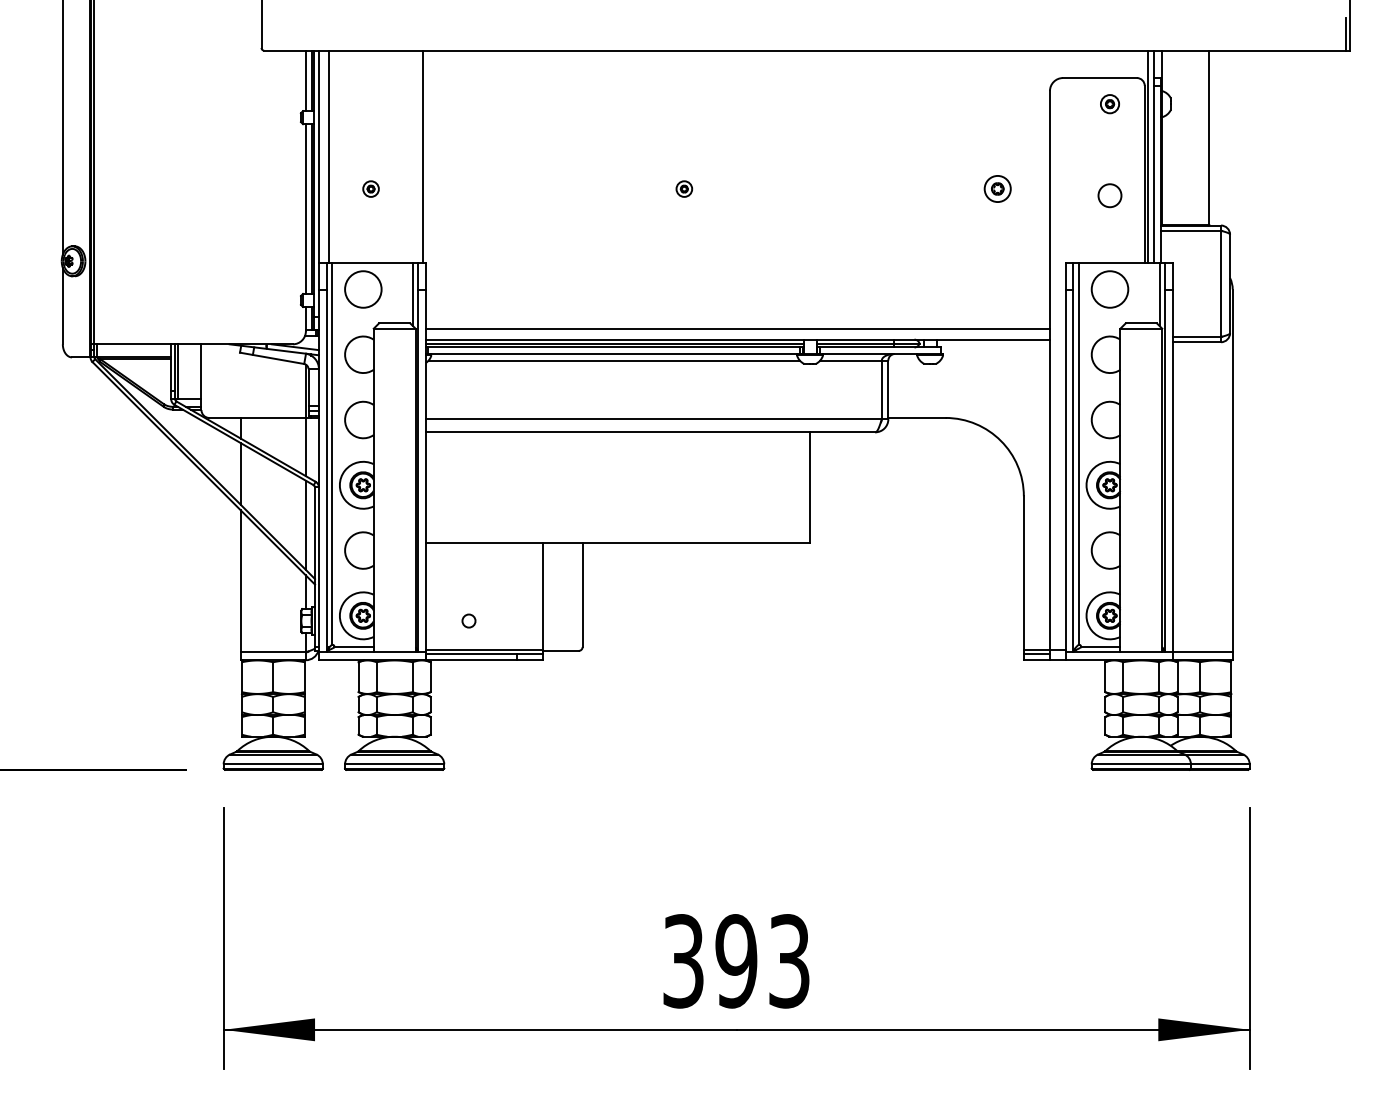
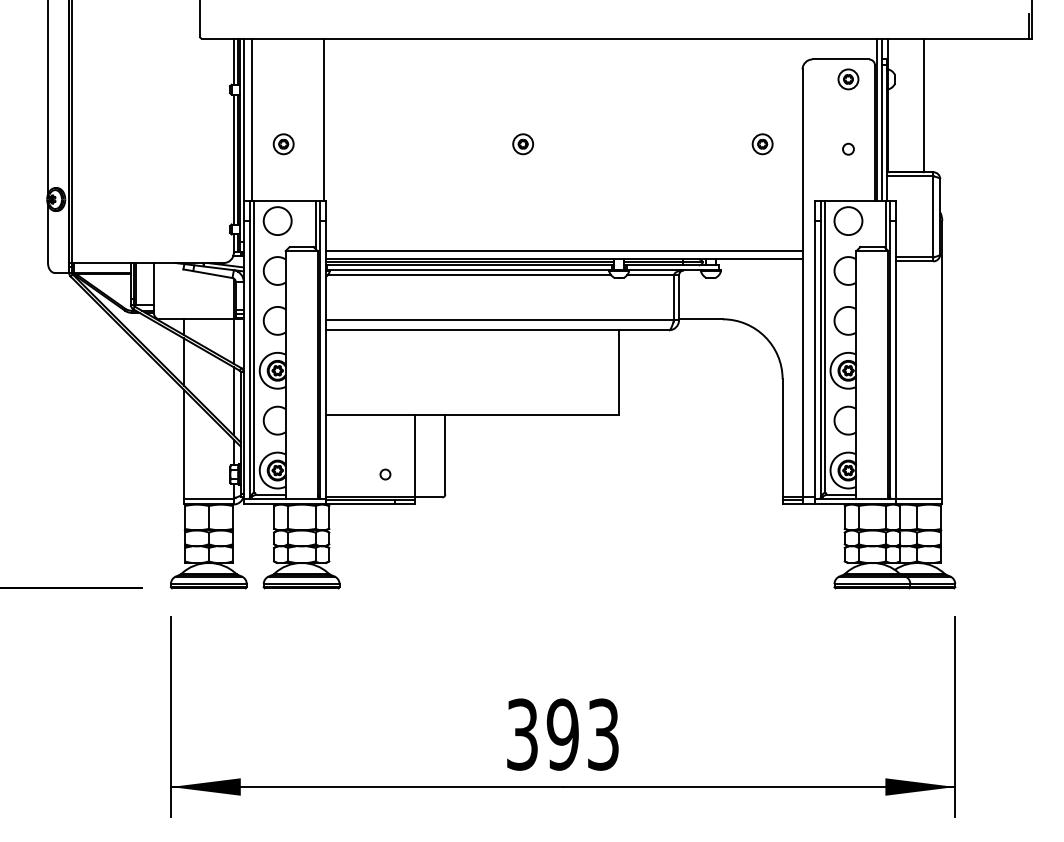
part: (1110, 104) -> (848, 79), size x1.43
part: (370, 189) -> (283, 144), size x1.67
part: (683, 189) -> (522, 144), size x1.67
circle: (1110, 194) -> (848, 148), size x0.62
circle: (469, 620) -> (385, 474), moved

